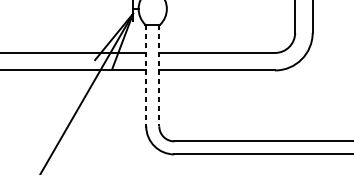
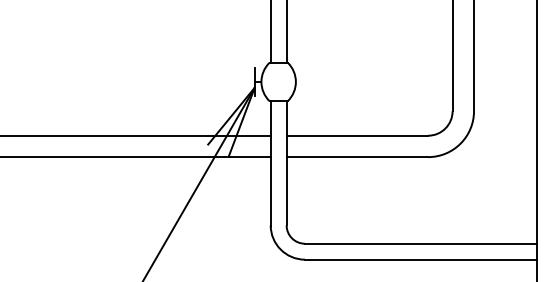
line: (159, 75) -> (286, 163), dashed -> solid
line: (146, 76) -> (270, 164), dashed -> solid

